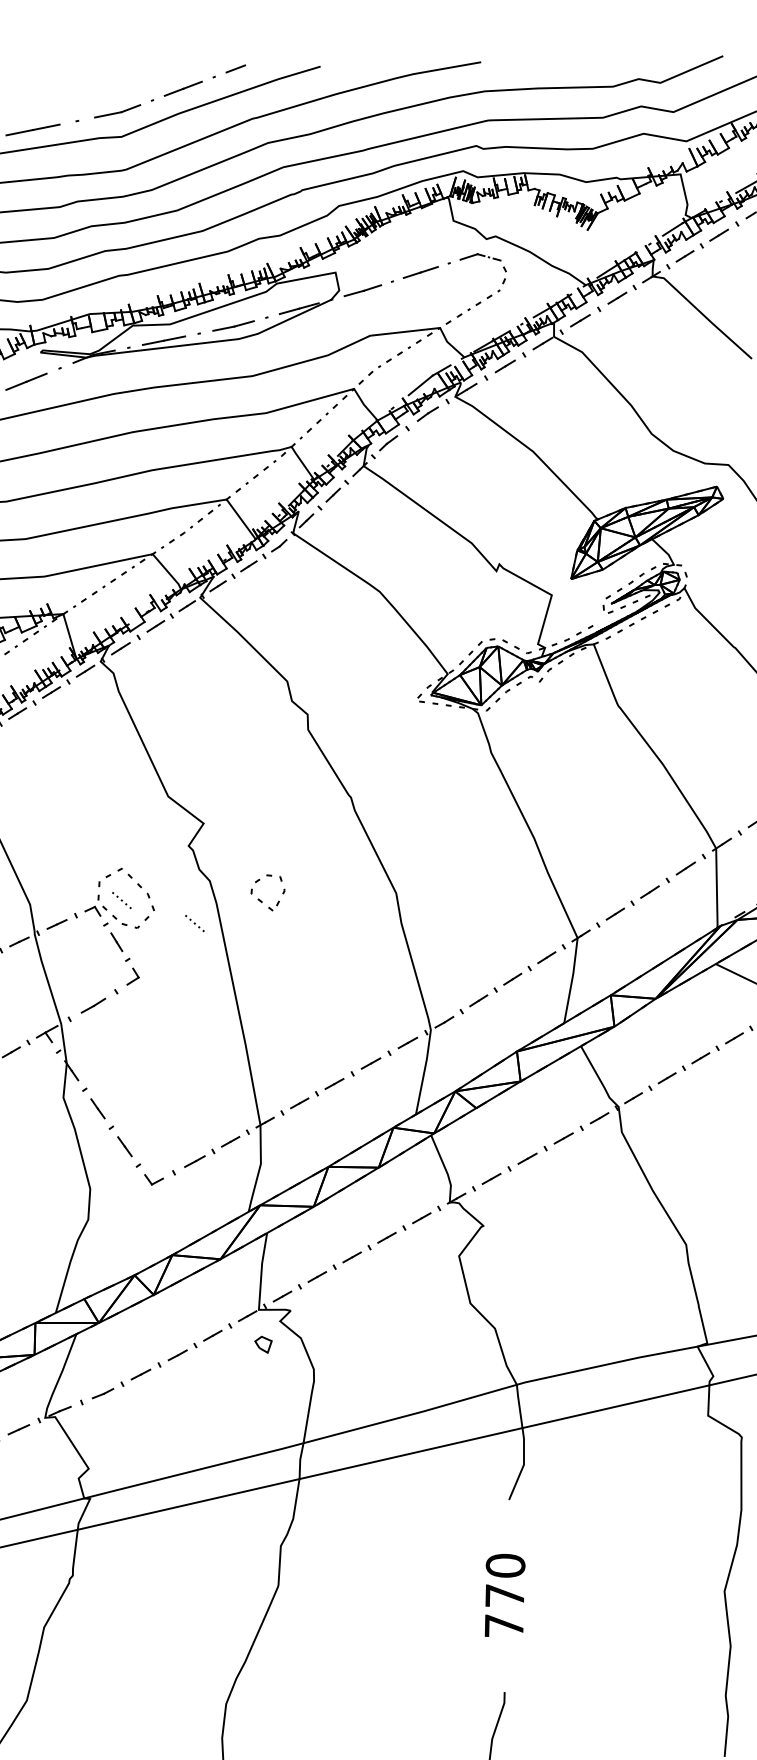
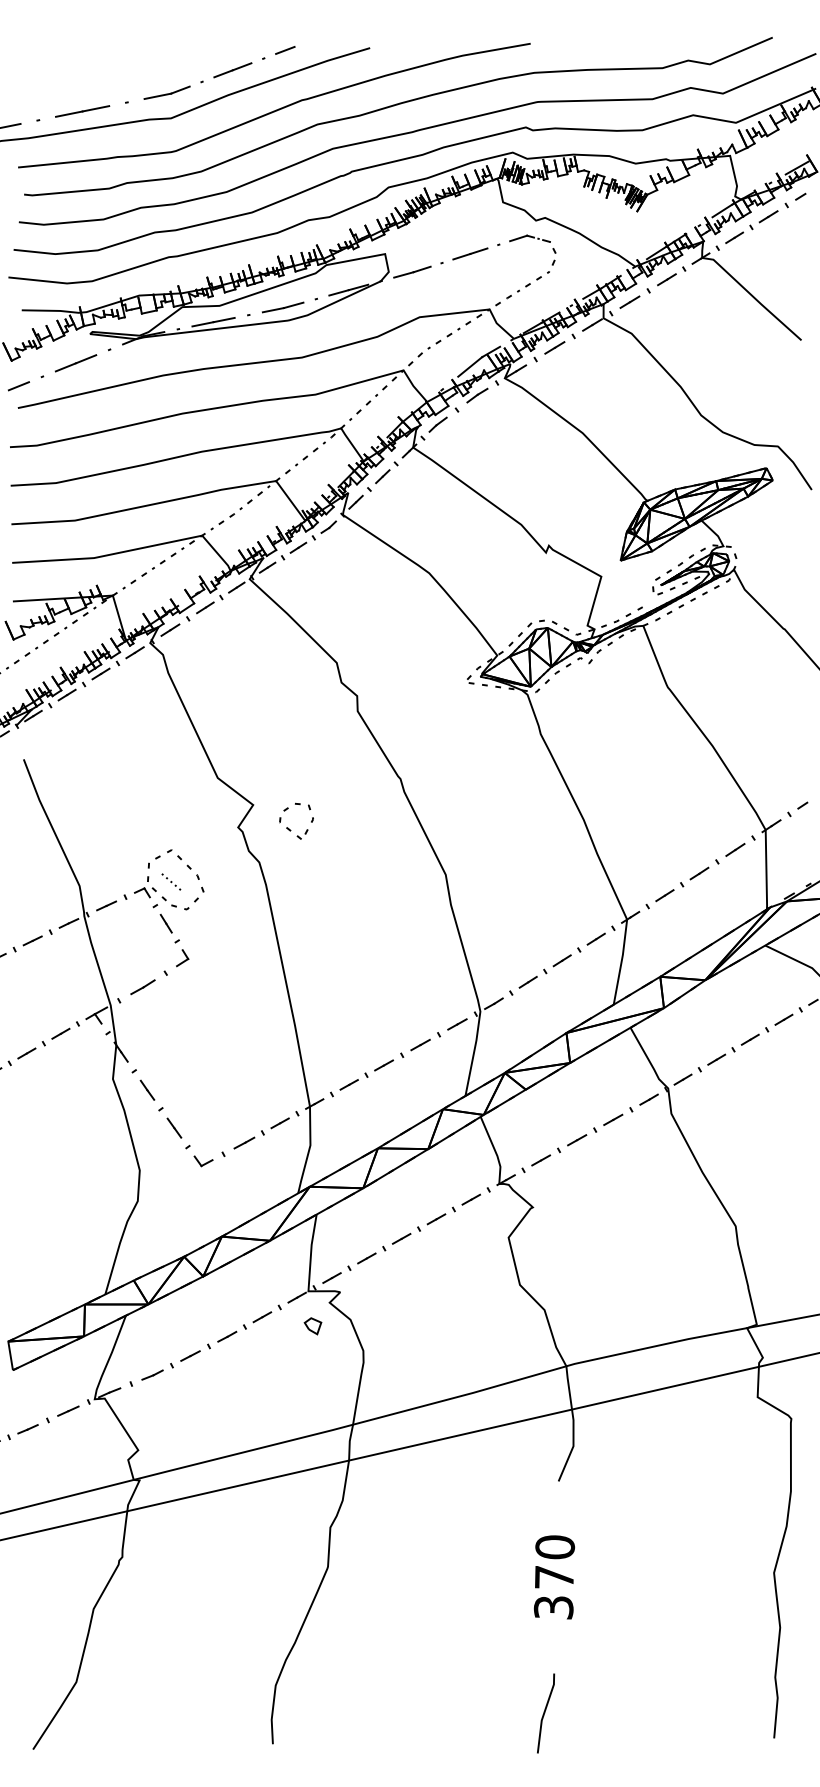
curve: (259, 899) -> (288, 827), moved
line: (194, 923) -> (244, 904), removed
text: (503, 1626) -> (553, 1607), 770 -> 370

